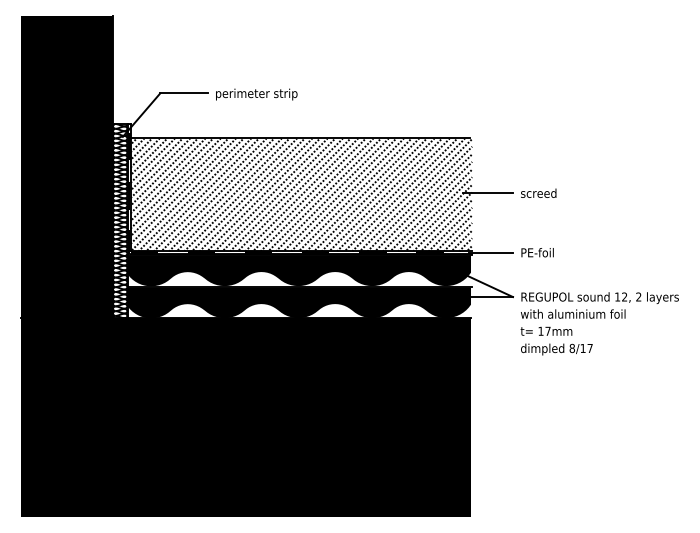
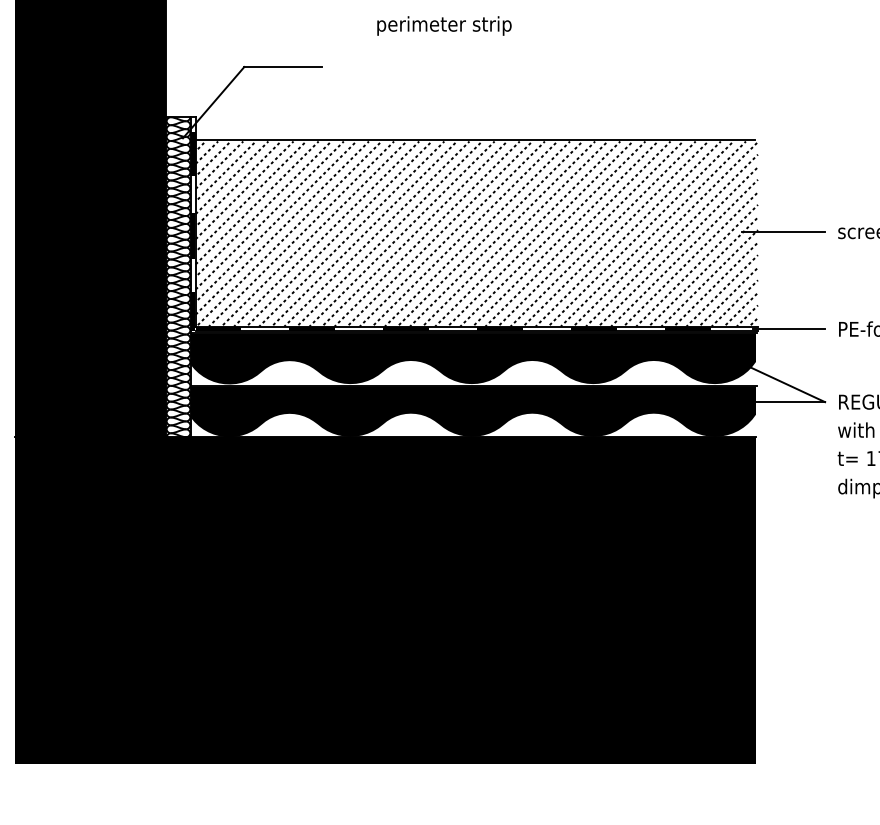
text: (256, 94) -> (444, 25), moved

